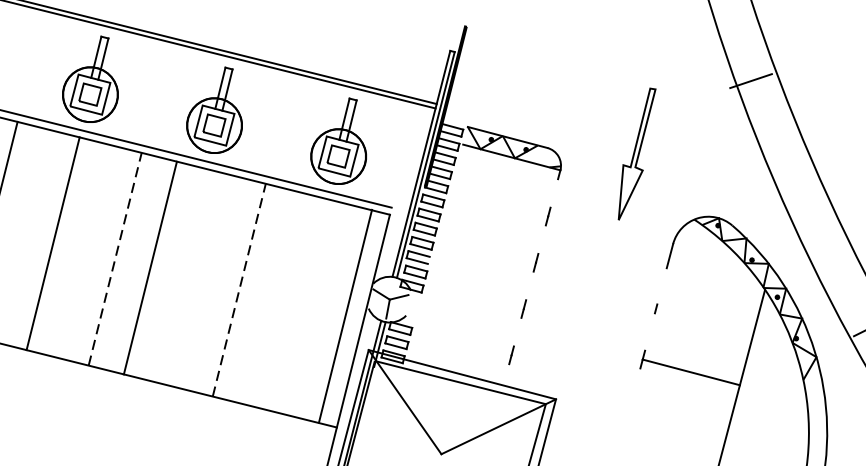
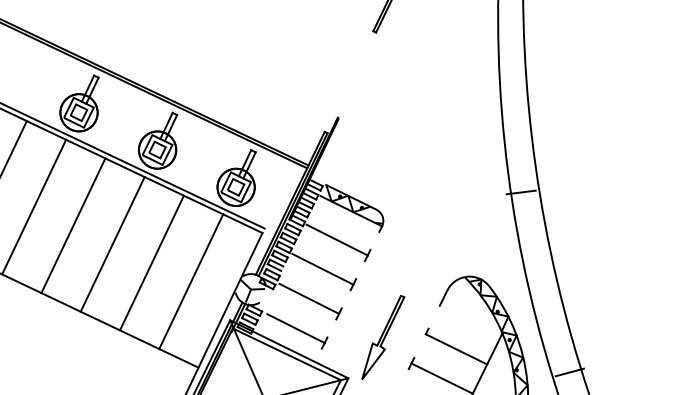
part: (637, 153) -> (383, 337), moved
line: (498, 202) -> (336, 239), added
line: (486, 248) -> (322, 268), added
line: (115, 258) -> (73, 225), dashed -> solid
line: (150, 268) -> (112, 244), moved
line: (238, 290) -> (151, 263), dashed -> solid
line: (476, 295) -> (309, 298), added
line: (345, 315) -> (191, 281), moved
line: (703, 326) -> (456, 349), added
line: (465, 342) -> (295, 328), added

